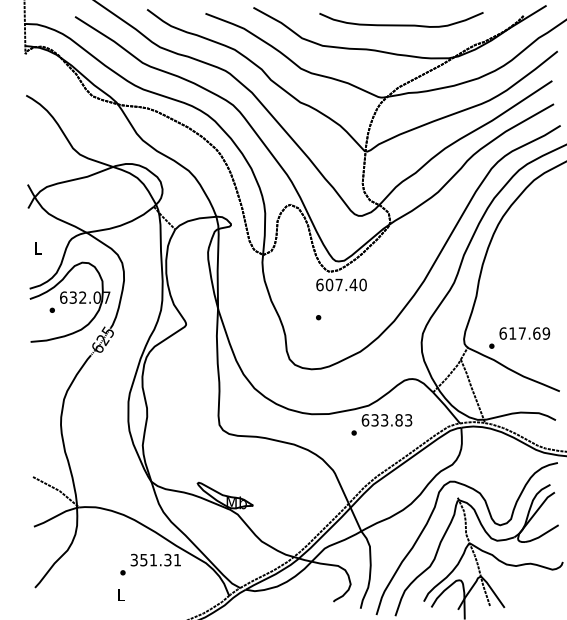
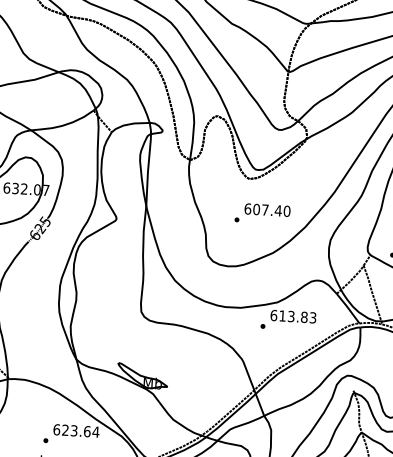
text: (341, 284) -> (267, 209), moved
text: (374, 420) -> (282, 316), 633.83 -> 613.83
text: (155, 559) -> (76, 430), 351.31 -> 623.64

